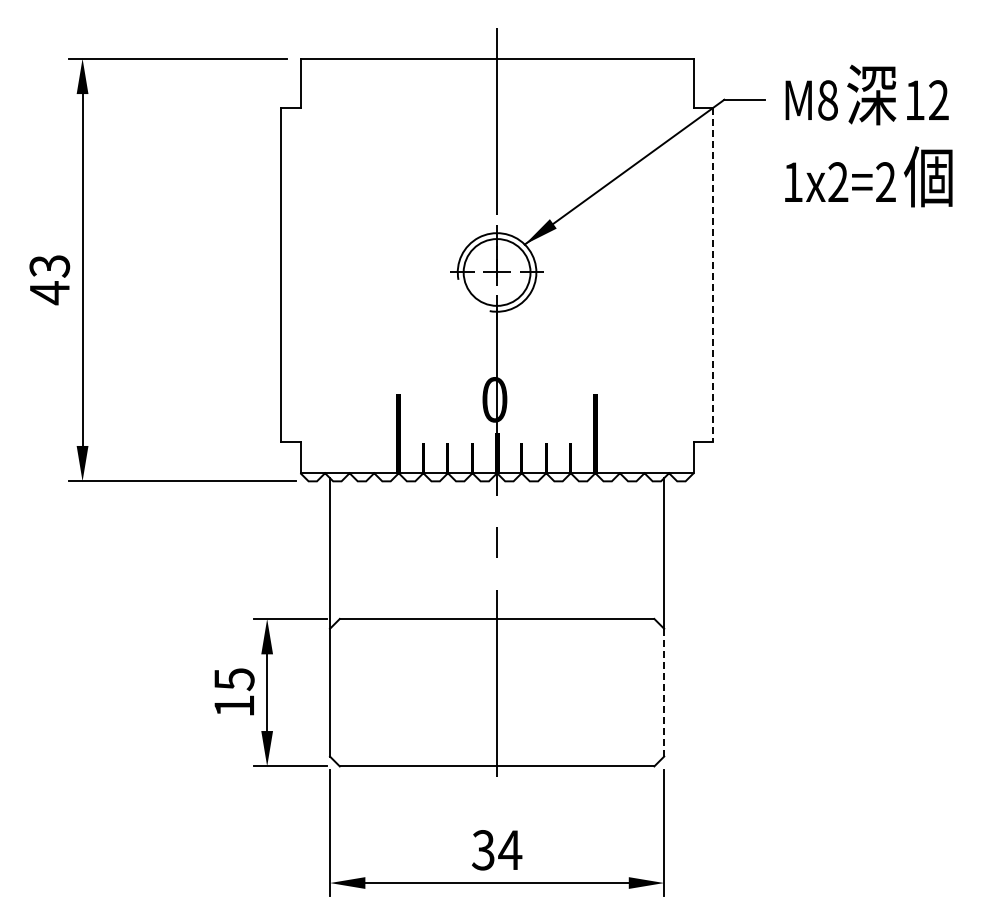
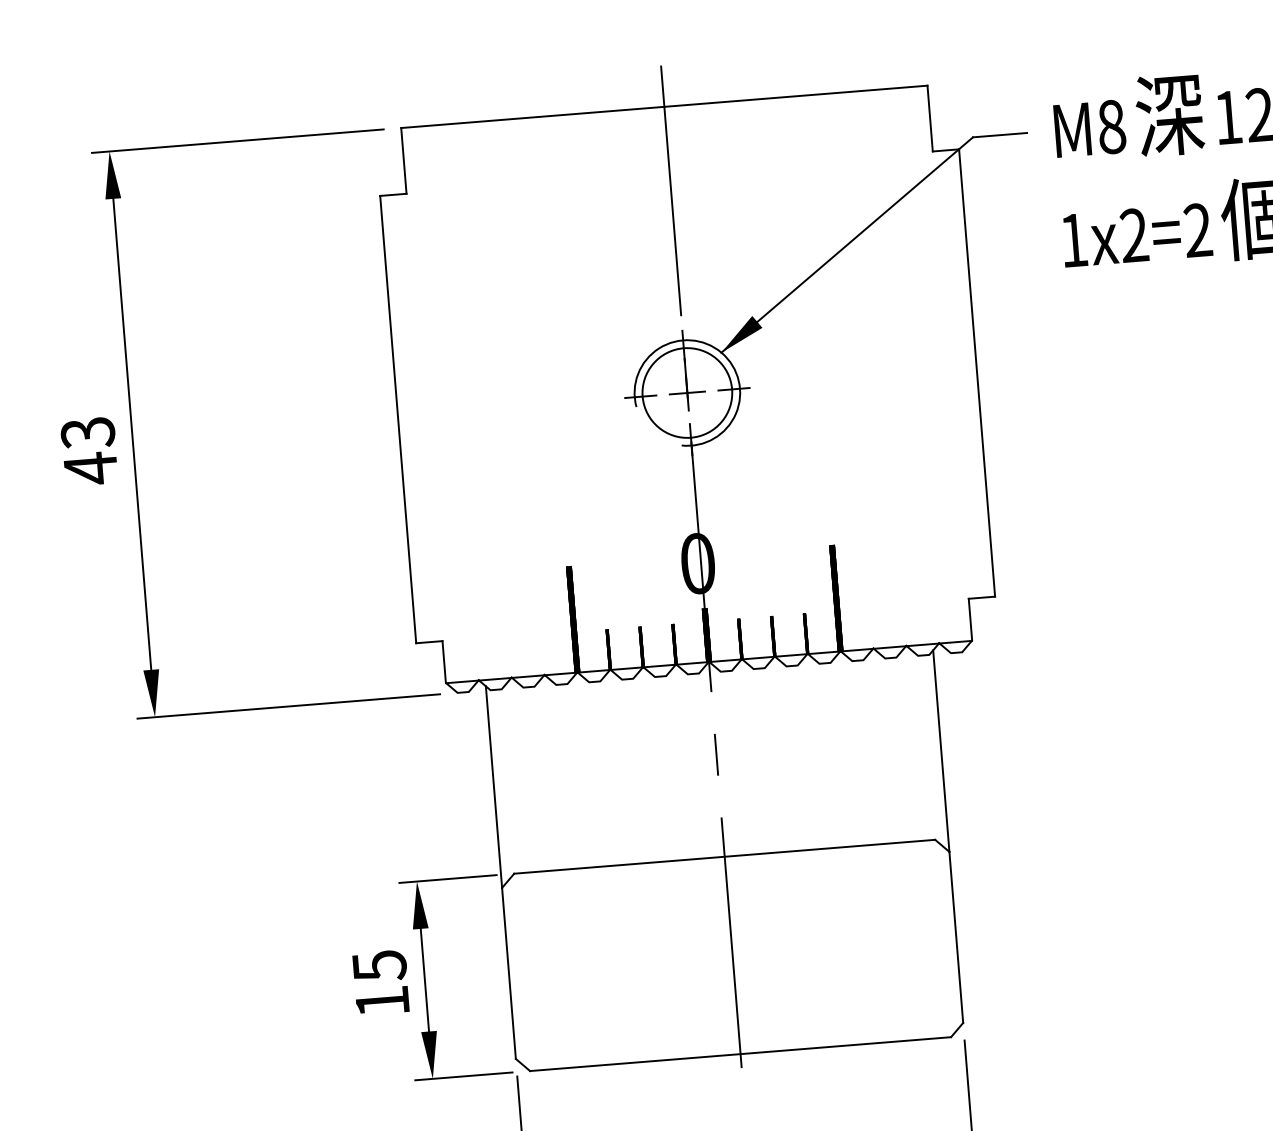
line: (713, 275) -> (977, 373), dashed -> solid
line: (664, 692) -> (956, 937), dashed -> solid

